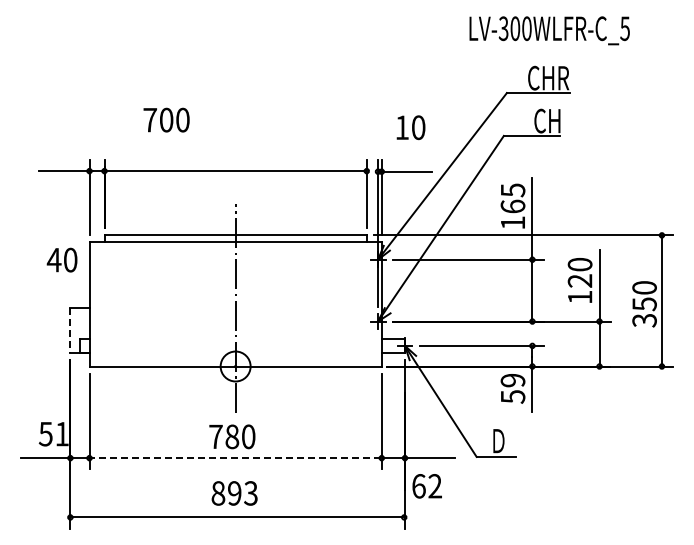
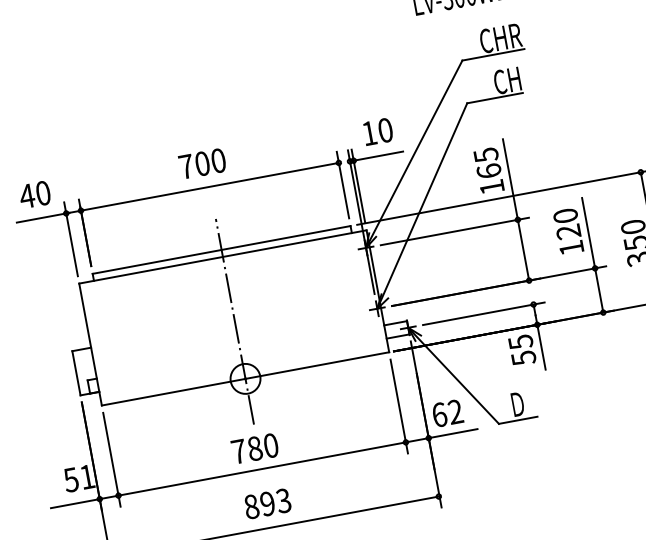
text: (166, 119) -> (202, 163), moved
text: (410, 127) -> (377, 131), moved
text: (61, 259) -> (34, 194), moved
line: (70, 330) -> (76, 373), dashed -> solid
text: (512, 380) -> (520, 342), 59 -> 55
line: (235, 458) -> (262, 469), dashed -> solid
text: (426, 486) -> (447, 413), moved

